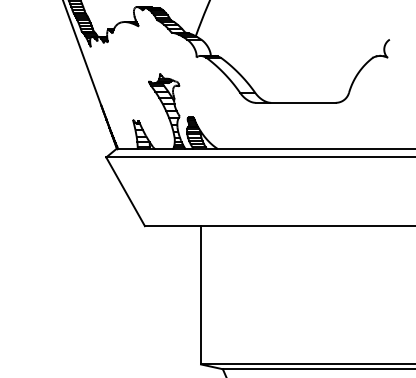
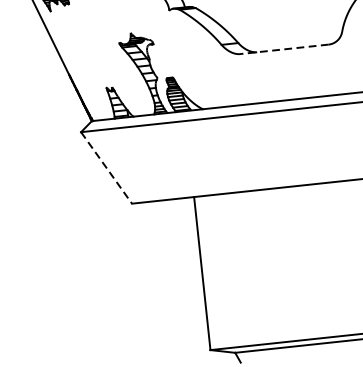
line: (295, 102) -> (284, 49), solid -> dashed
line: (125, 192) -> (106, 168), solid -> dashed

